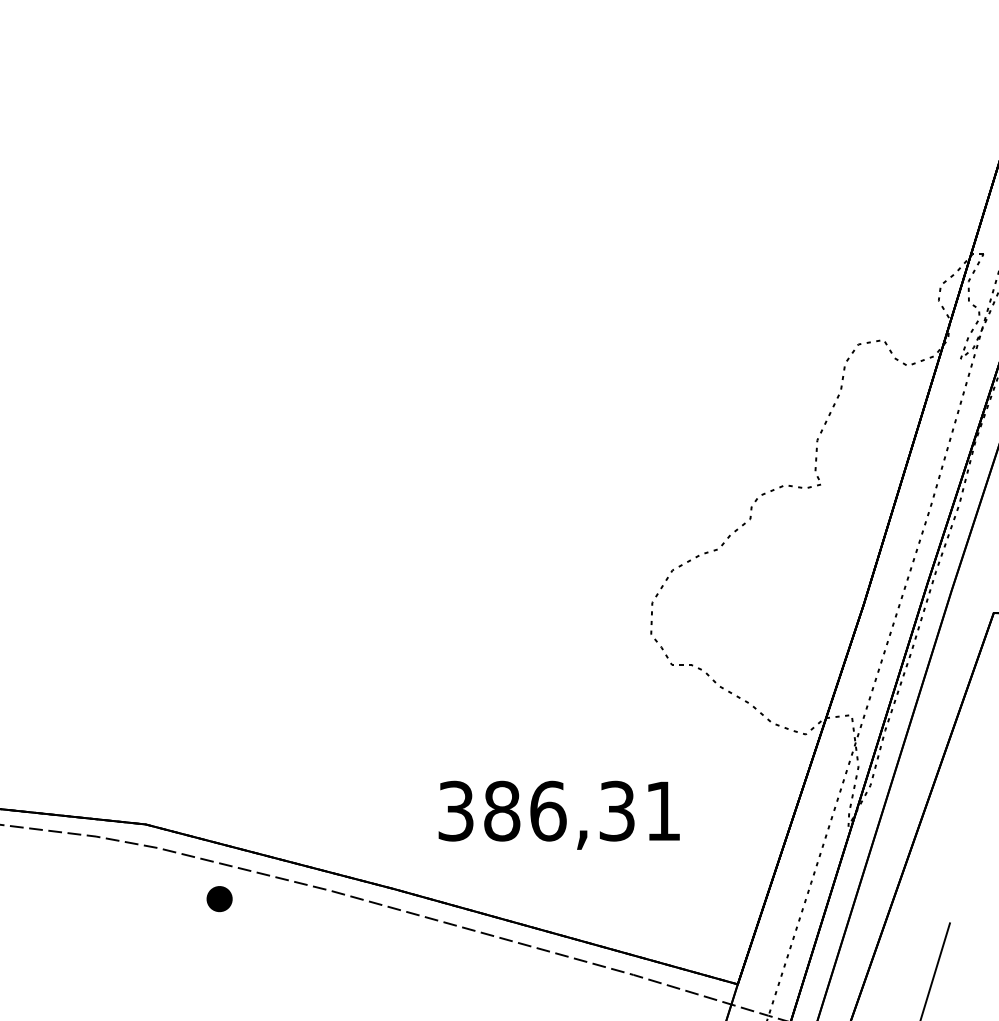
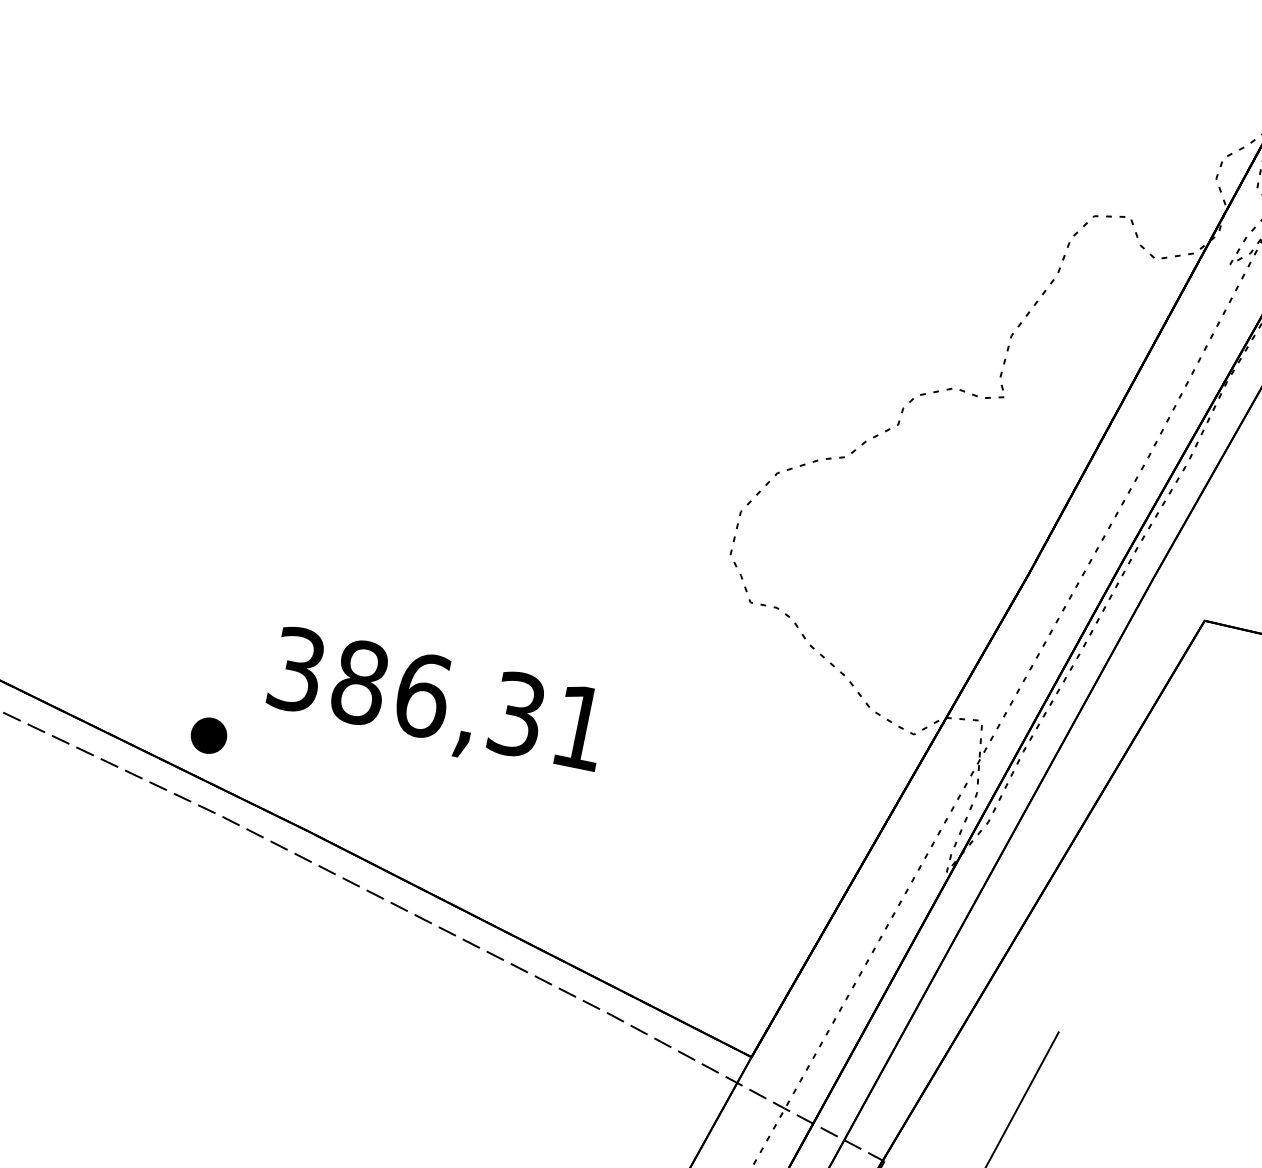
text: (558, 814) -> (436, 702), moved
part: (219, 899) -> (208, 736), moved

